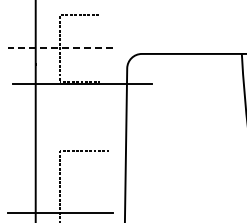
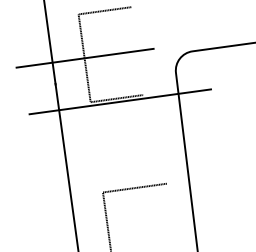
line: (60, 48) -> (85, 58), dashed -> solid

